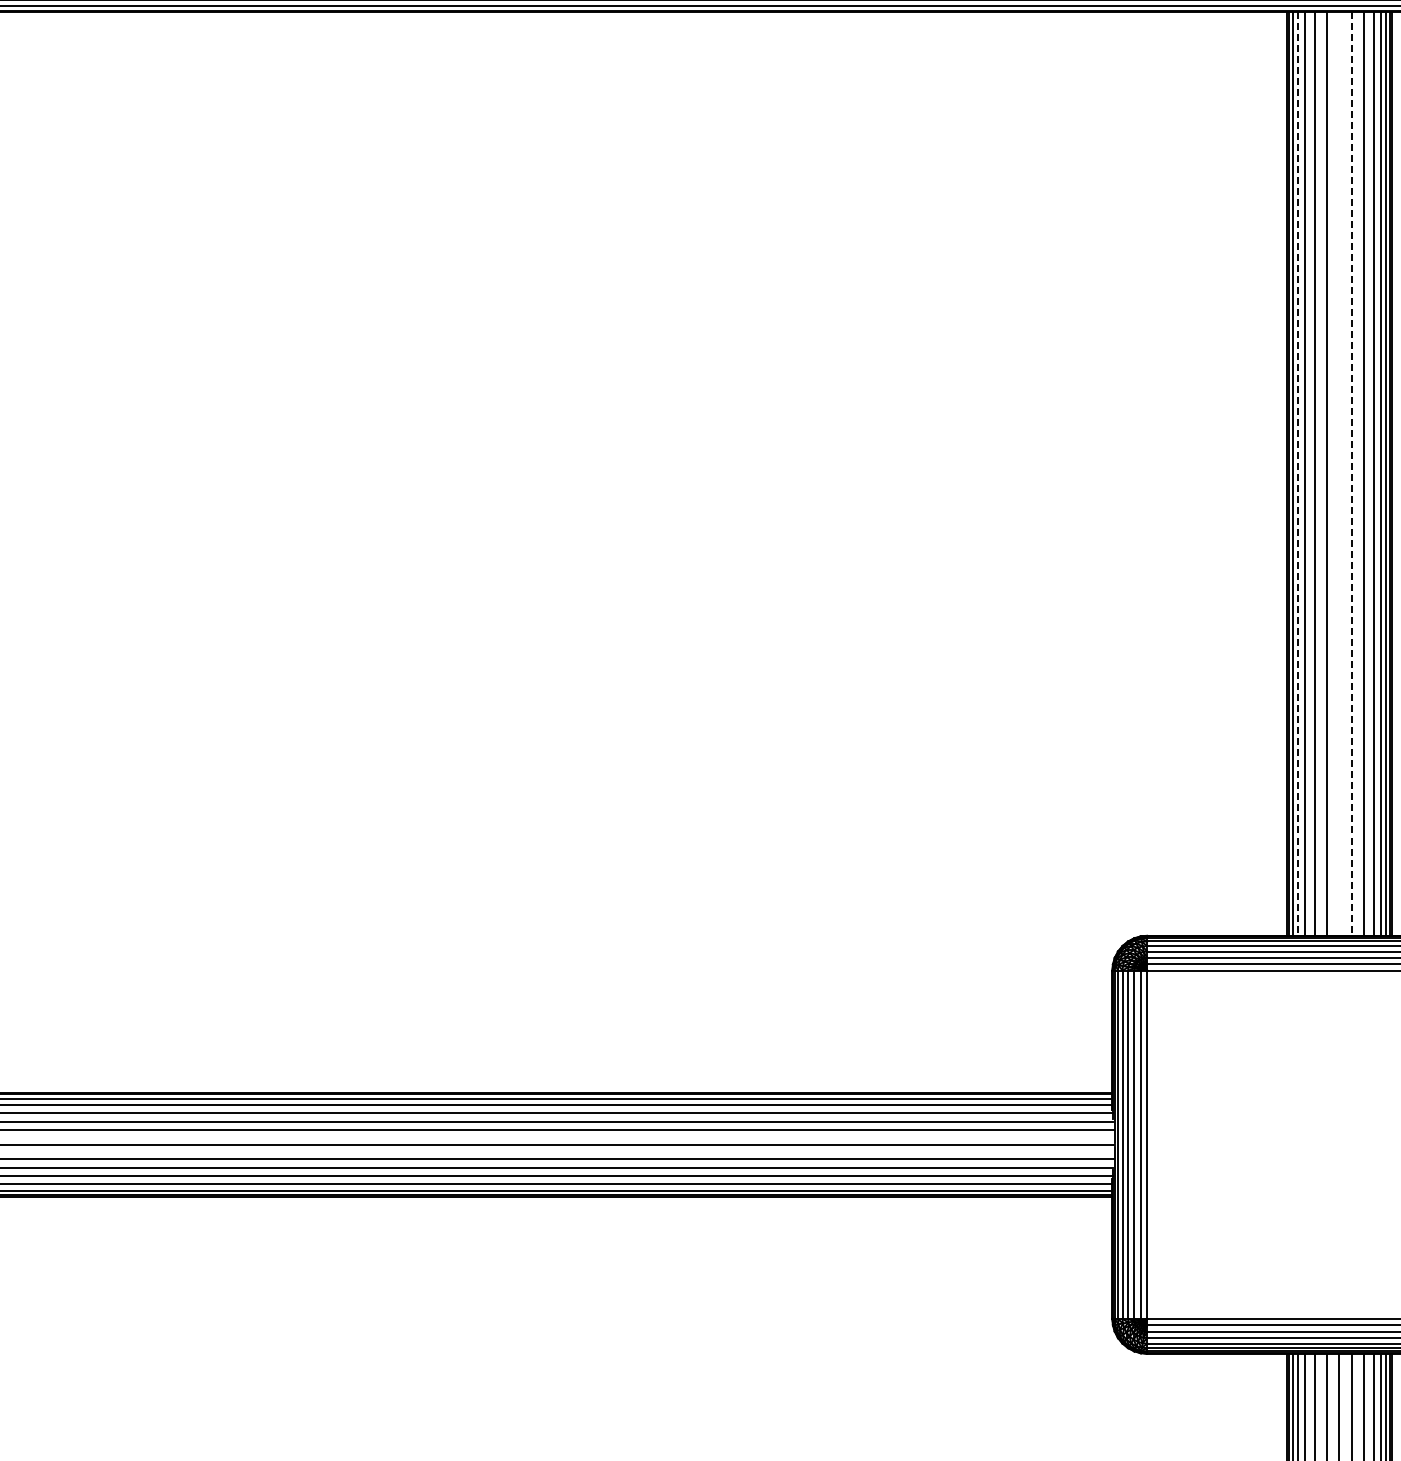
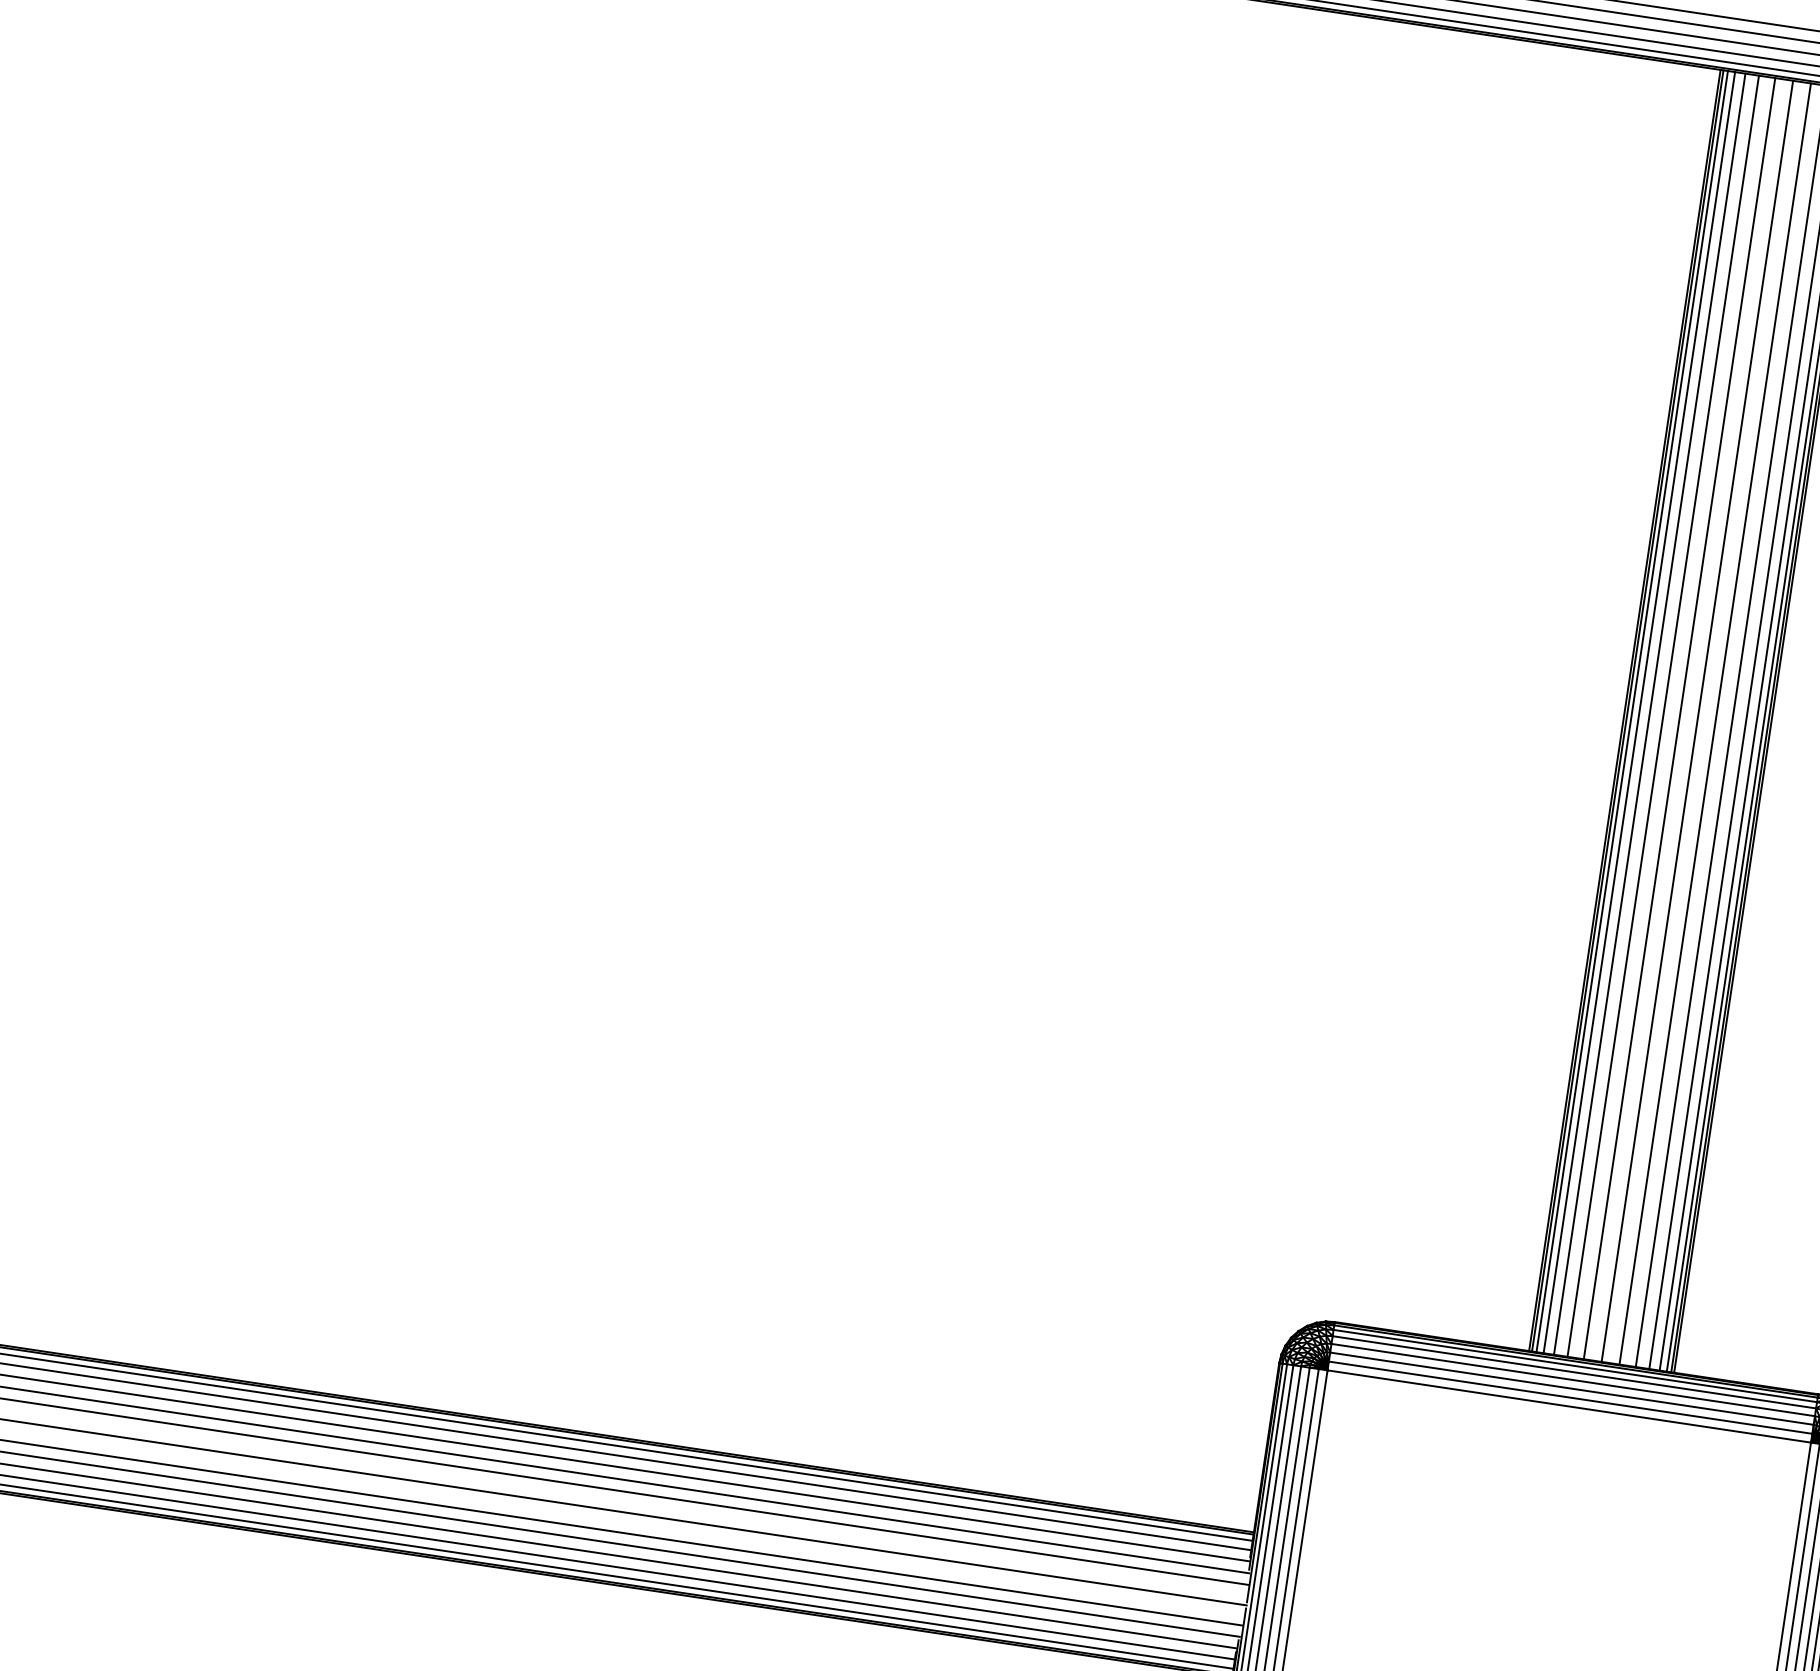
line: (1339, 473) -> (1697, 720), added
line: (1297, 474) -> (1639, 713), dashed -> solid
line: (1352, 474) -> (1715, 724), dashed -> solid

